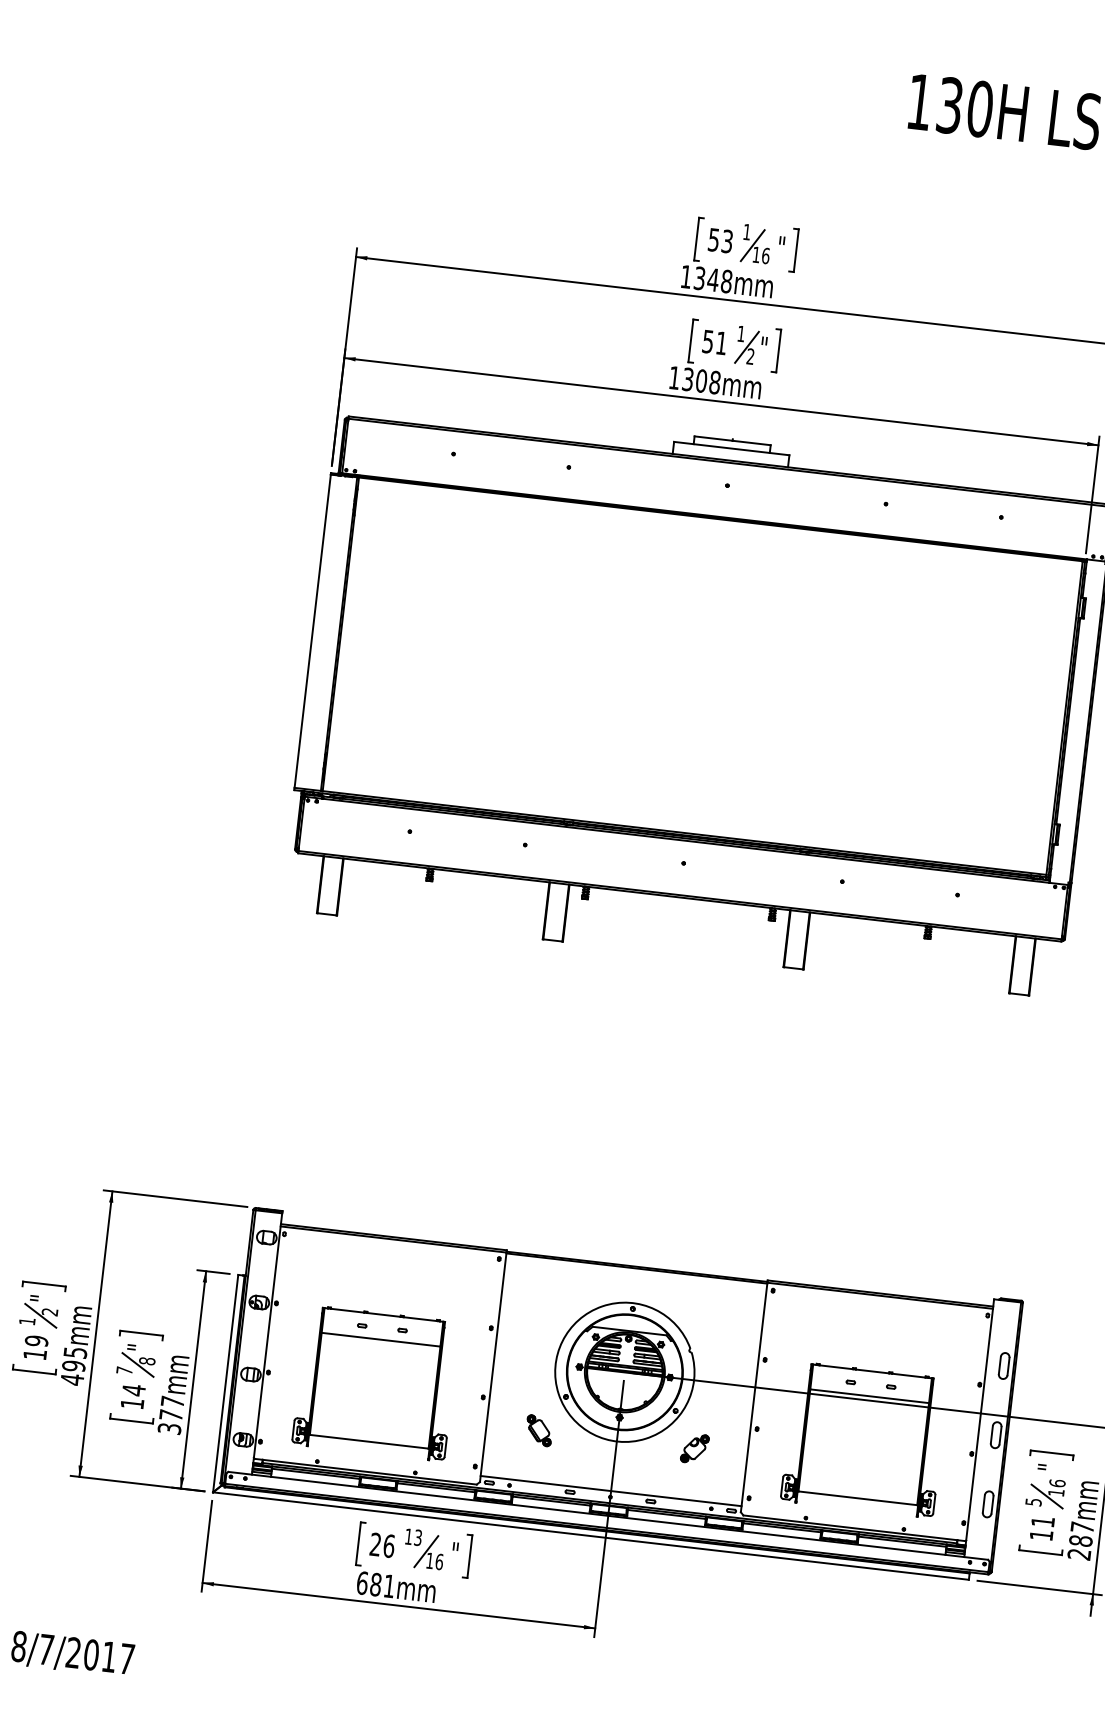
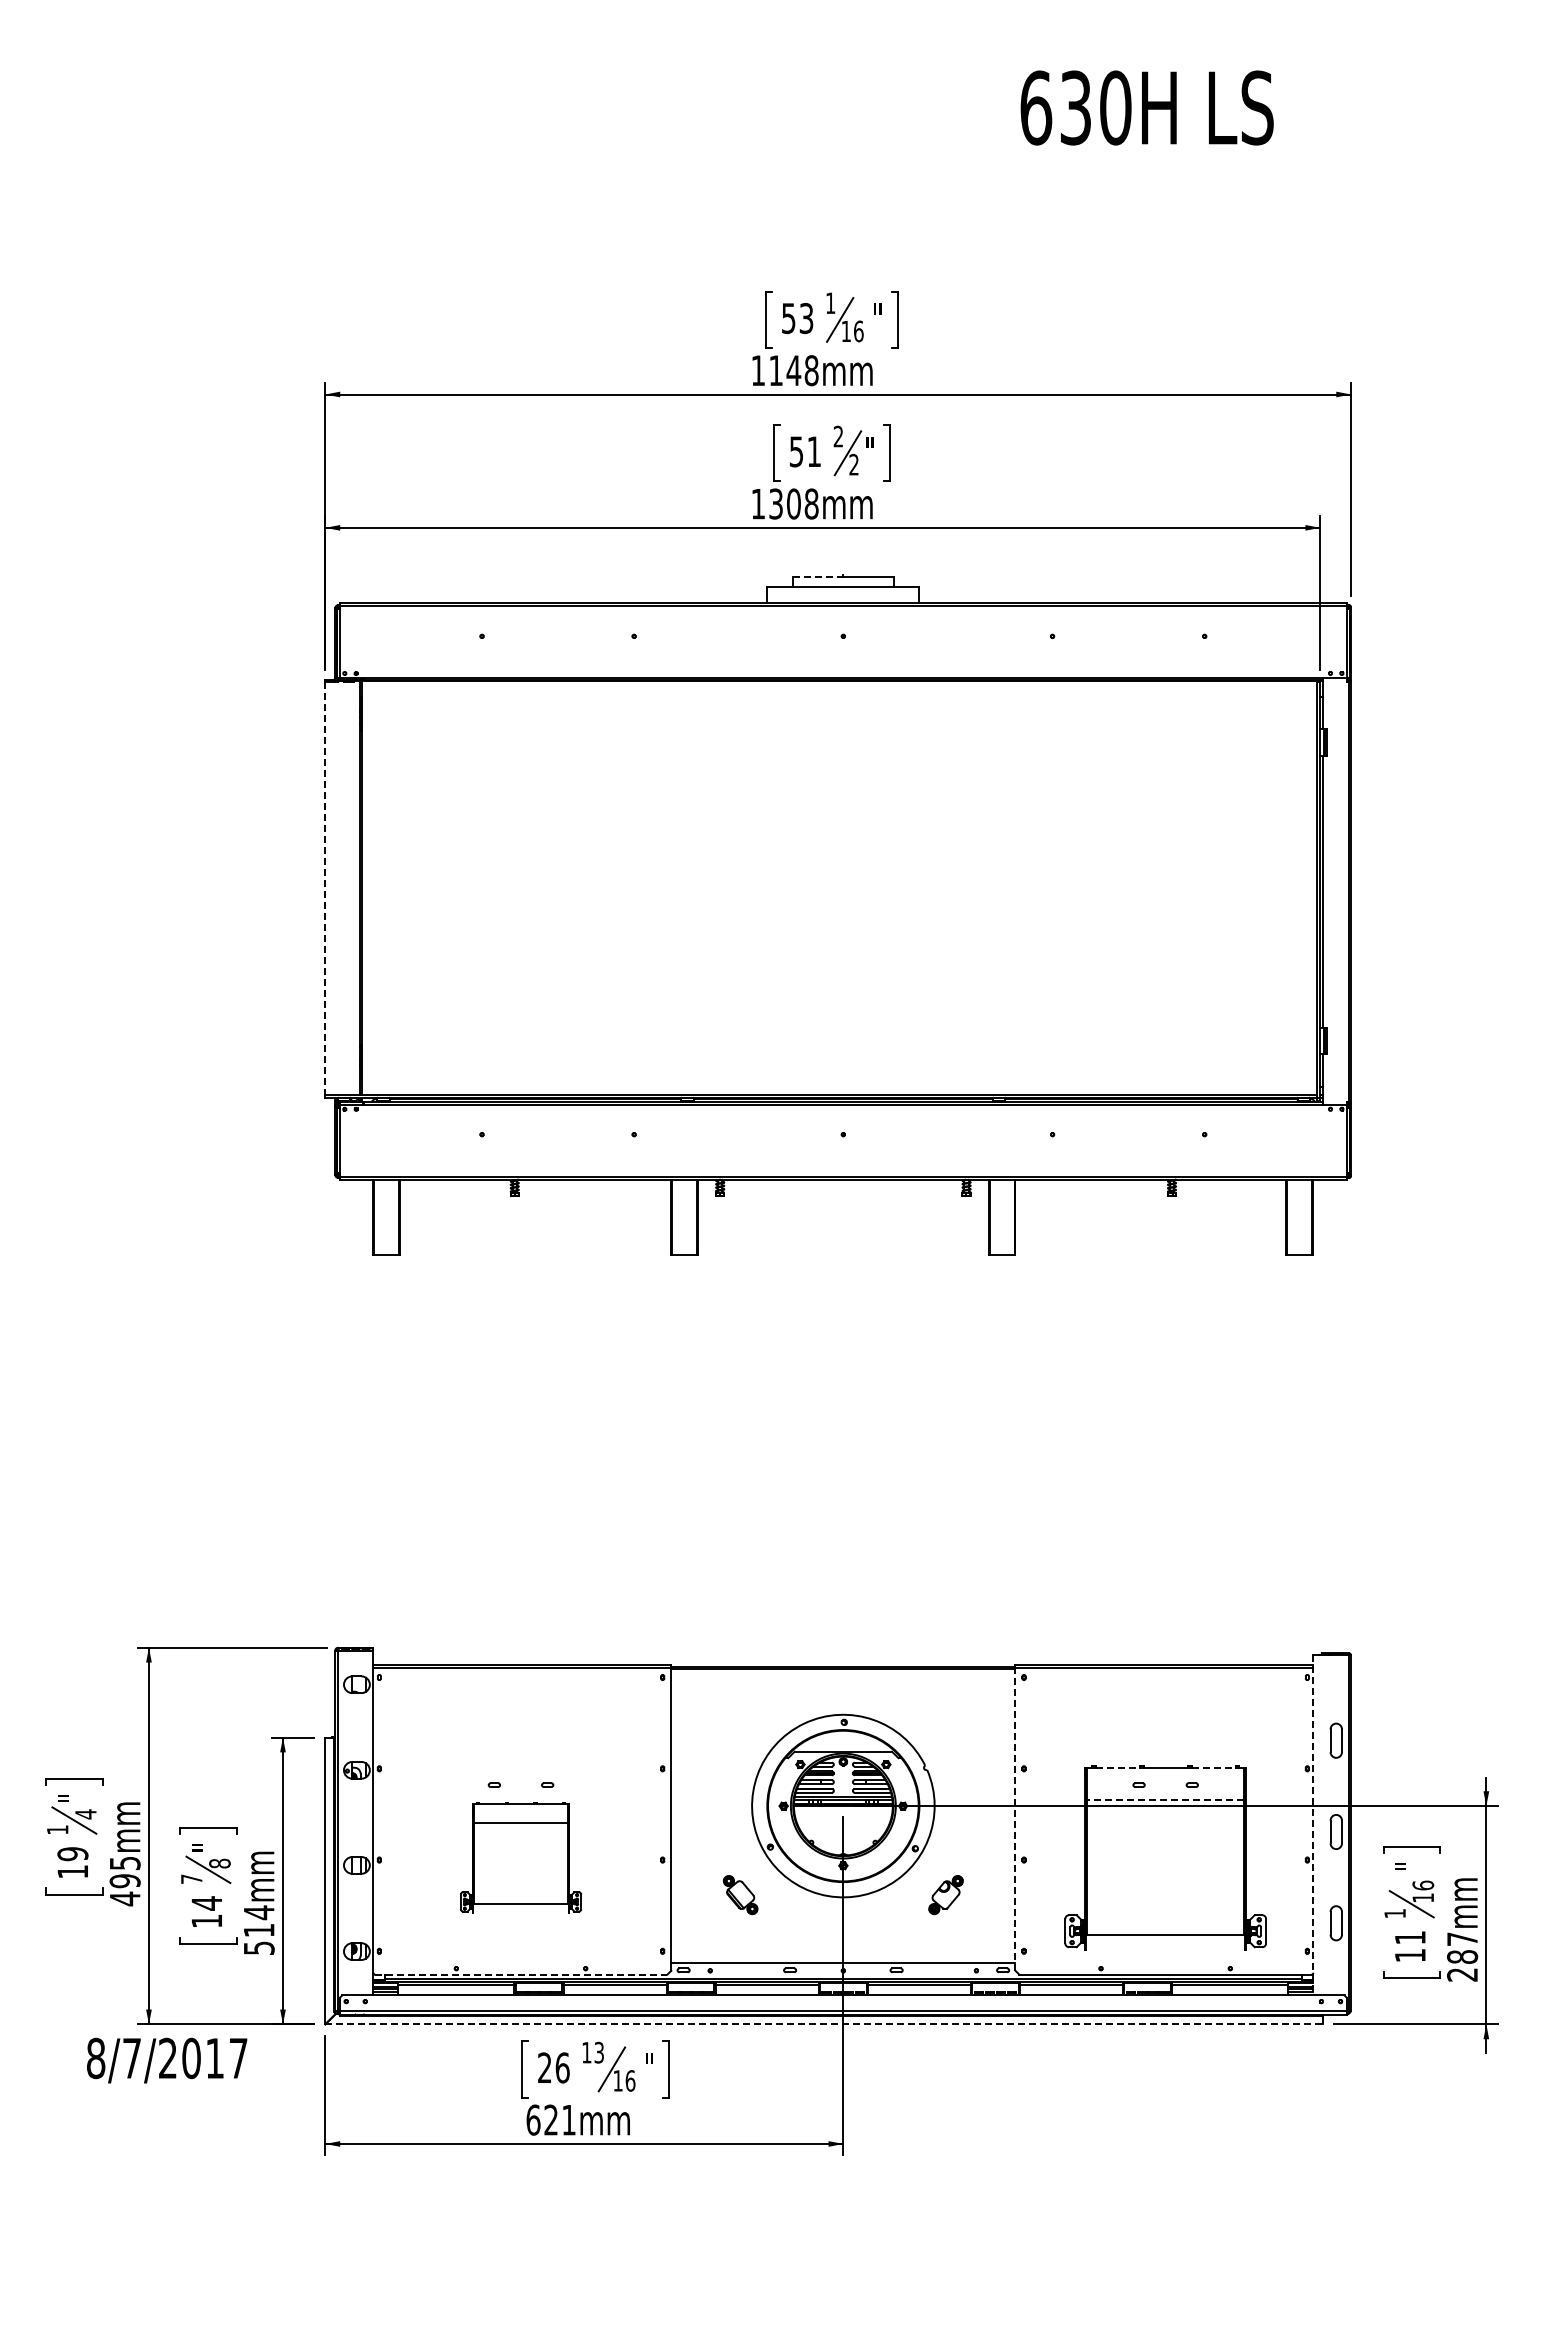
text: (920, 101) -> (1036, 107), 130H -> 630H
text: (699, 278) -> (775, 370), 1348mm -> 1148mm
text: (740, 333) -> (837, 436), 1 -> 2
line: (713, 438) -> (818, 577), solid -> dashed
line: (312, 631) -> (325, 888), solid -> dashed
text: (49, 1312) -> (85, 1814), 2 -> 4
line: (836, 1367) -> (1118, 1767), solid -> dashed
line: (909, 1375) -> (1214, 1767), solid -> dashed
part: (375, 1382) -> (520, 1857), size x0.6
line: (754, 1396) -> (1015, 1818), solid -> dashed
line: (869, 1396) -> (1165, 1800), solid -> dashed
text: (170, 1414) -> (258, 1929), 377mm -> 514mm
line: (979, 1428) -> (1313, 1825), solid -> dashed
line: (366, 1471) -> (521, 1974), solid -> dashed
text: (1033, 1502) -> (1395, 1913), 5 -> 1
line: (590, 1536) -> (823, 2024), solid -> dashed
text: (376, 1584) -> (551, 2119), 681mm -> 621mm
text: (73, 1654) -> (167, 2060), moved

